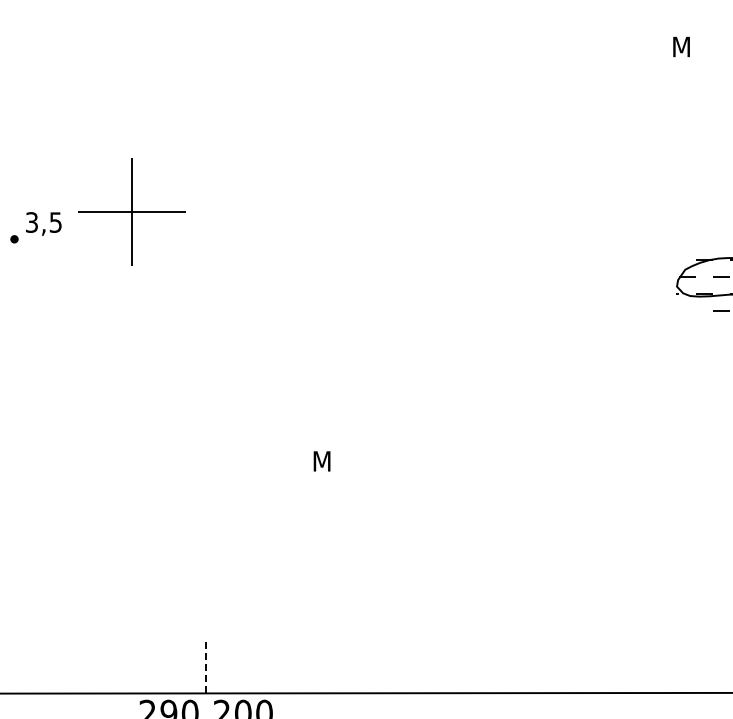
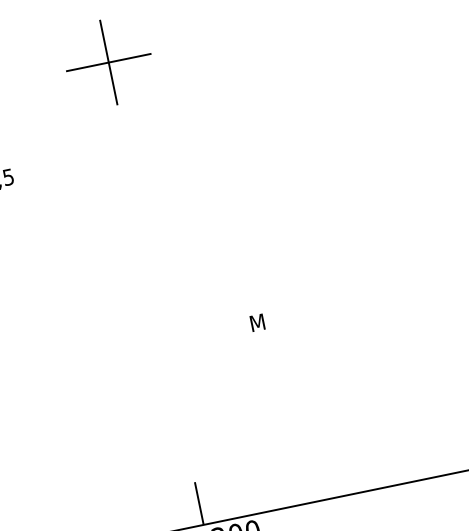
part: (131, 211) -> (108, 62), moved
line: (206, 665) -> (199, 502), dashed -> solid

